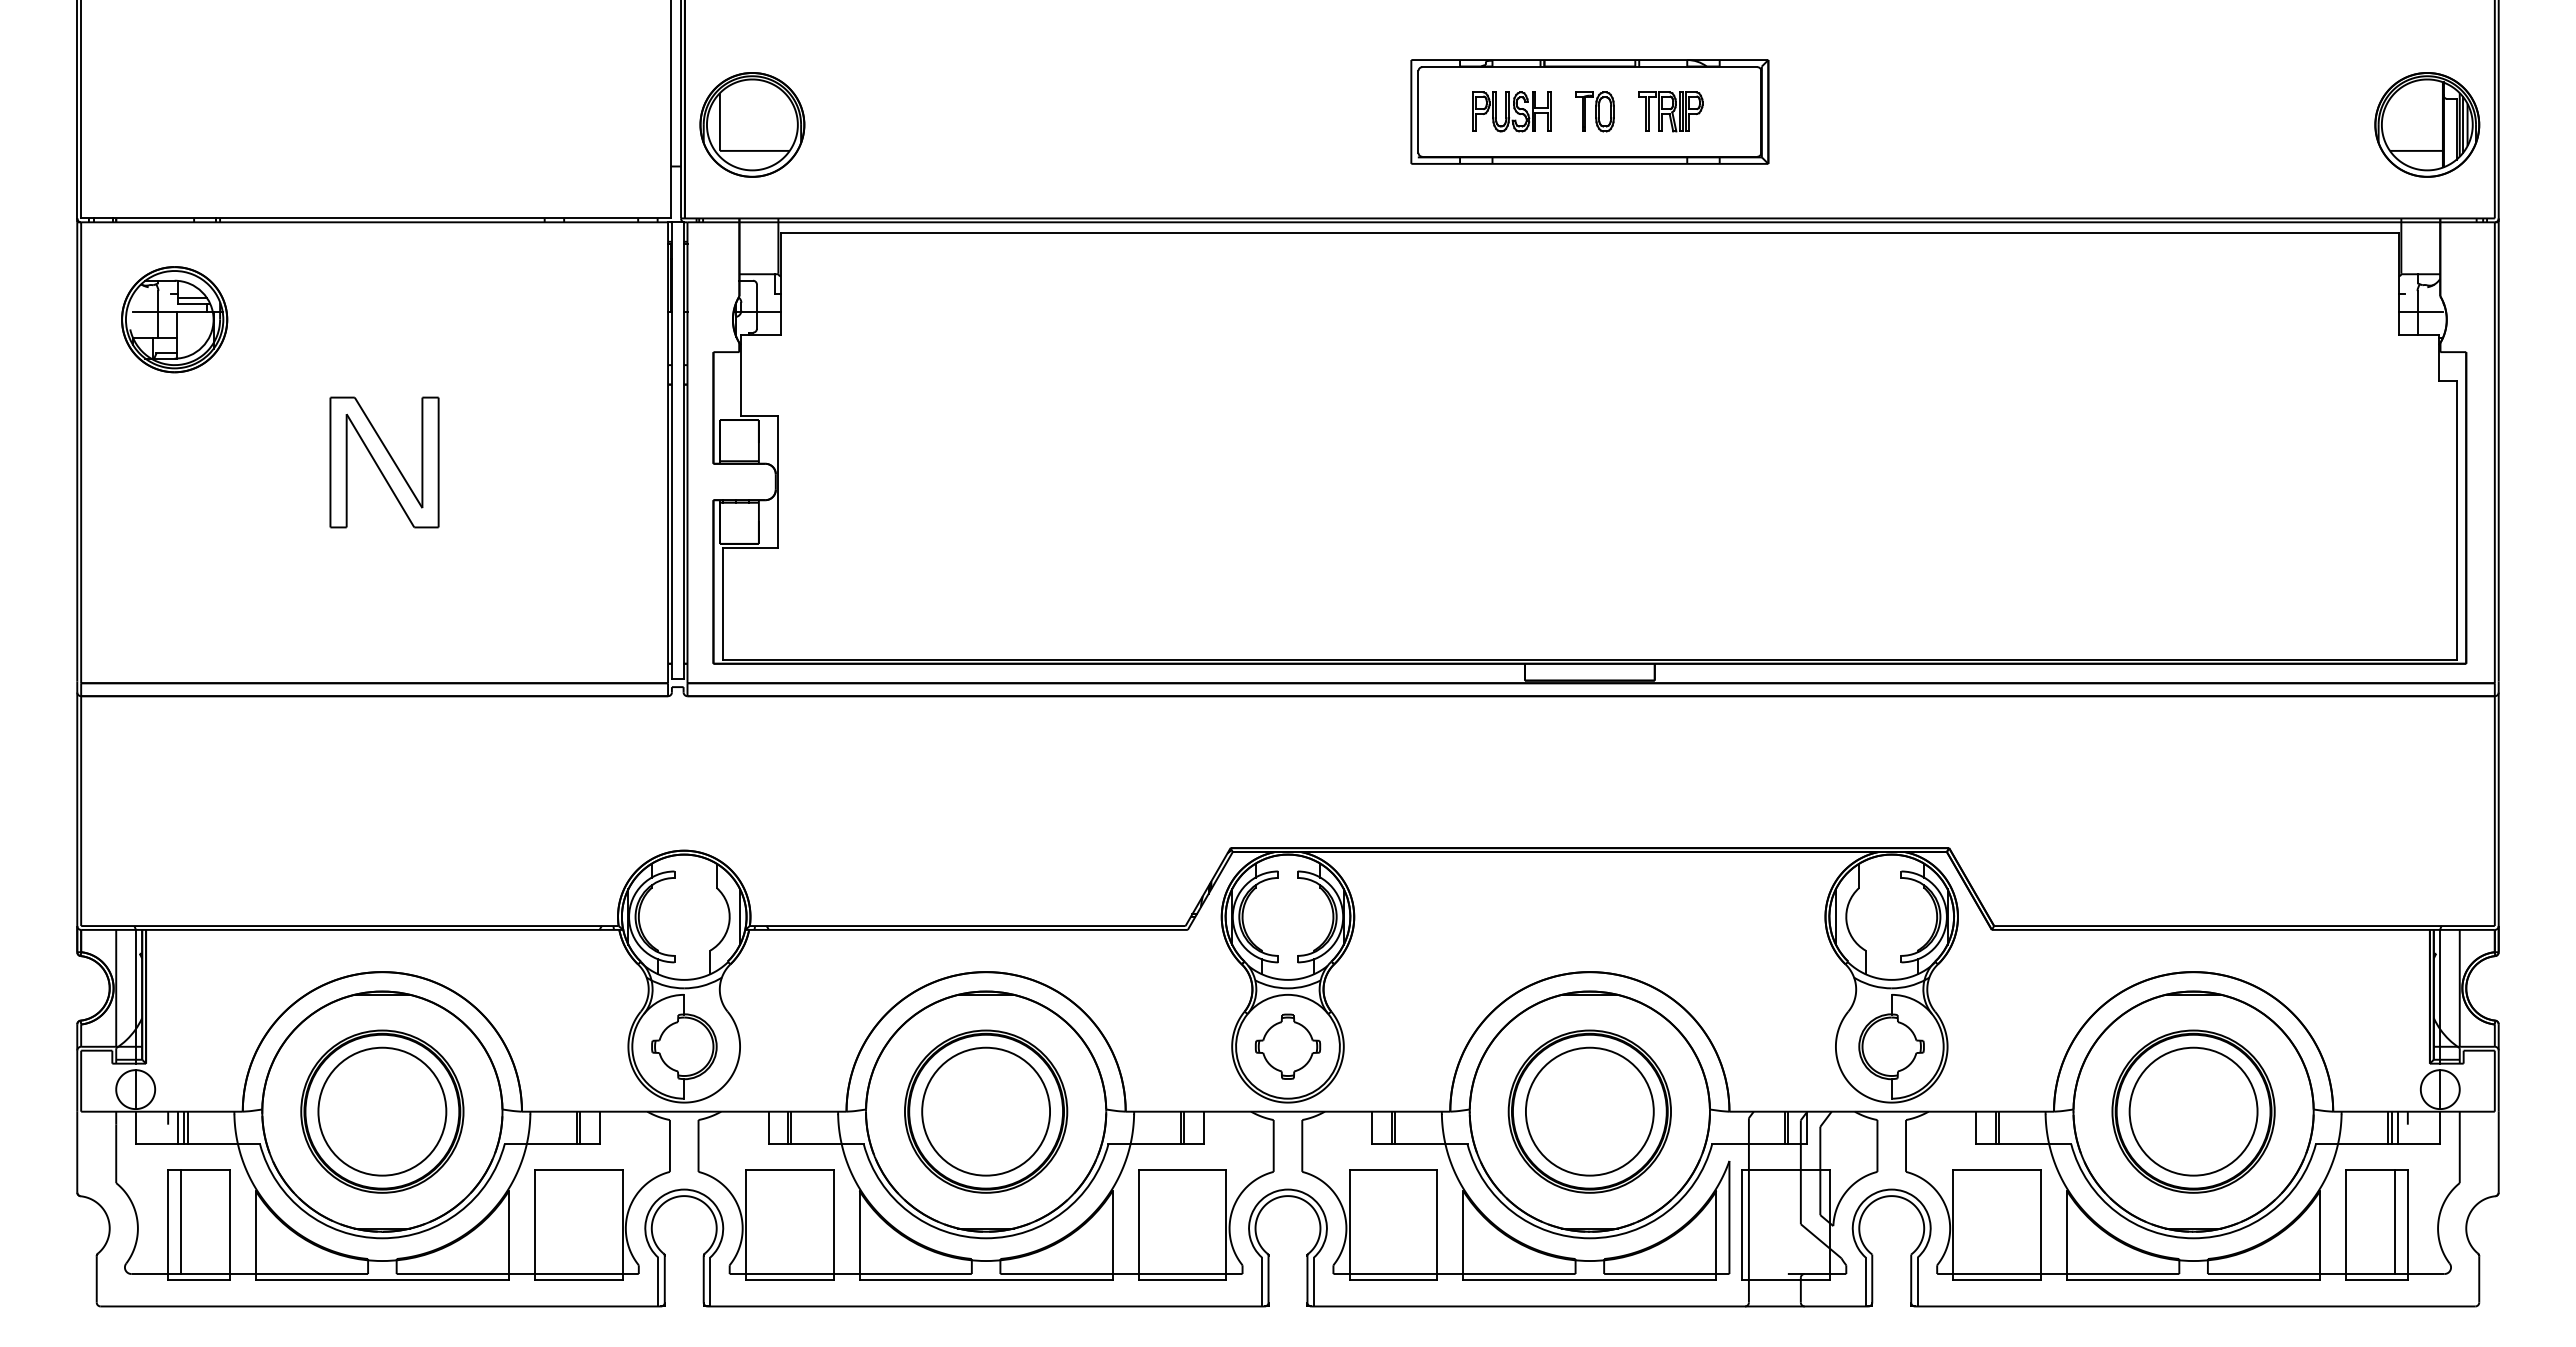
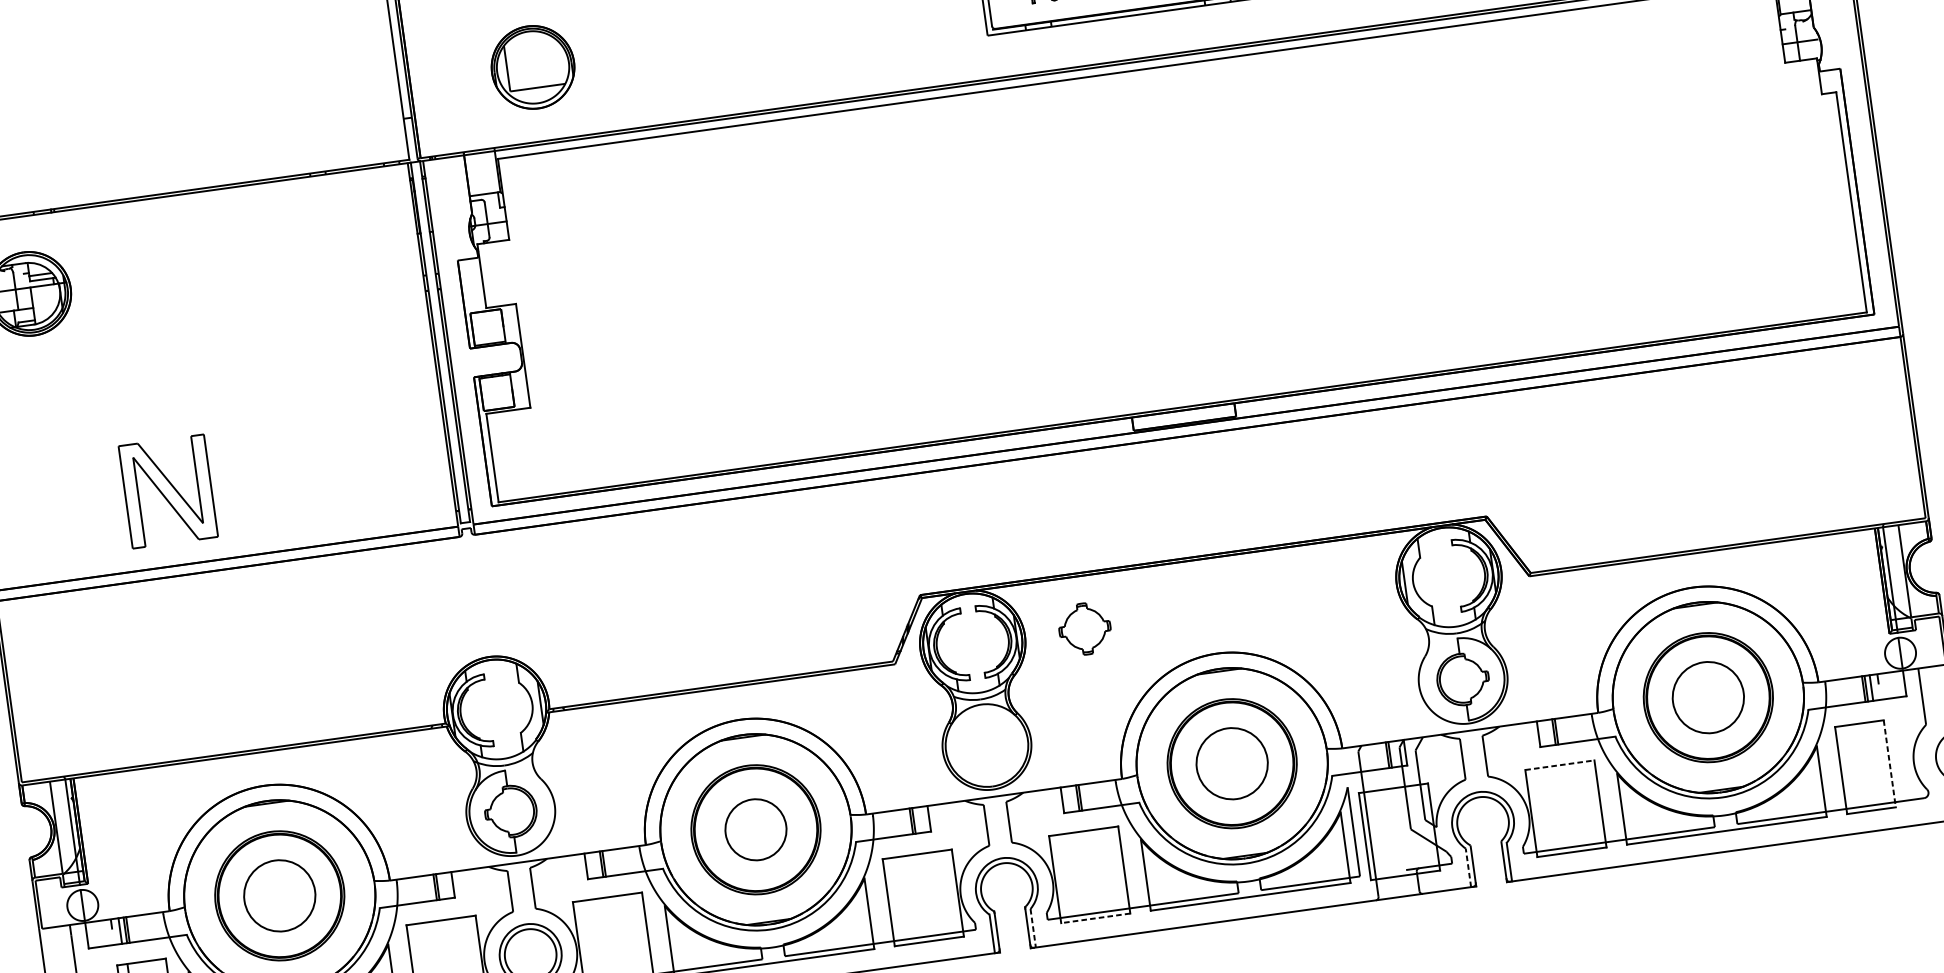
part: (752, 124) -> (533, 67), moved
part: (384, 462) -> (168, 491), moved
part: (1287, 1046) -> (1084, 628), moved
circle: (382, 1111) -> (279, 895), size x0.7
circle: (986, 1111) -> (756, 829), size x0.6
circle: (1589, 1111) -> (1231, 763), size x0.7
circle: (2193, 1111) -> (1708, 697), size x0.7
line: (1997, 1170) -> (1560, 765), solid -> dashed
line: (2394, 1221) -> (1878, 762), removed
line: (2407, 1225) -> (1889, 763), solid -> dashed
line: (1393, 1280) -> (1095, 918), solid -> dashed
line: (1865, 1281) -> (1468, 867), solid -> dashed
line: (1313, 1282) -> (1032, 928), solid -> dashed

